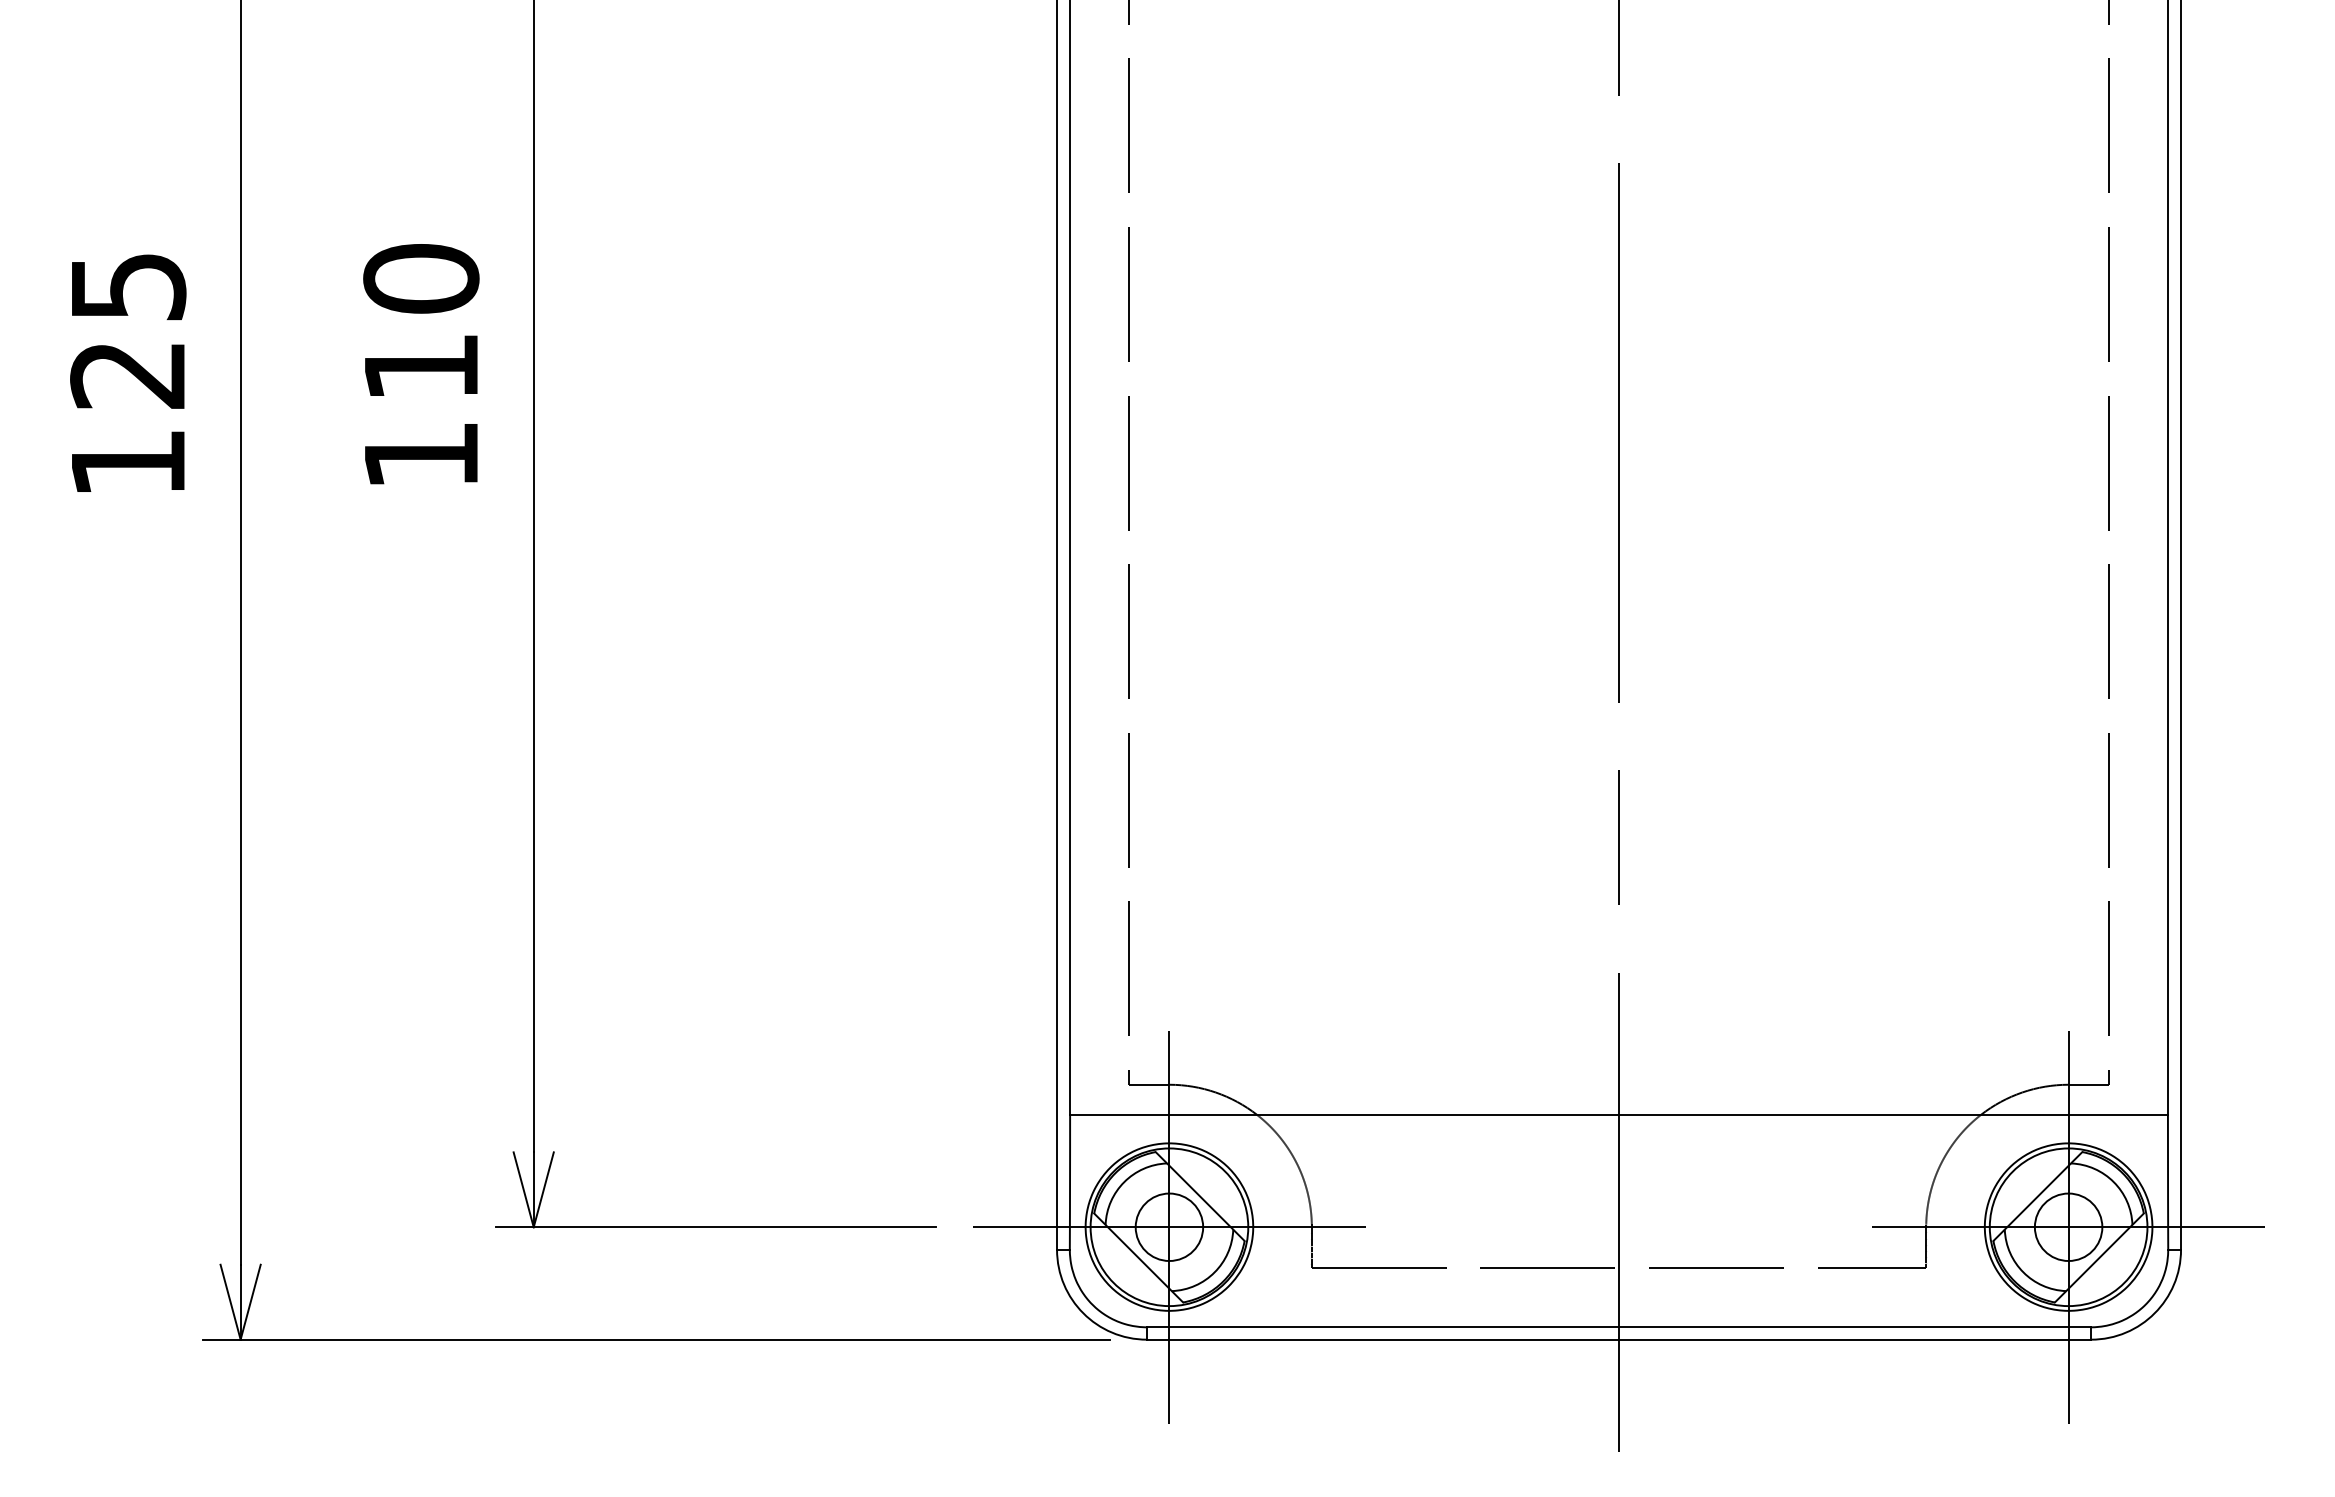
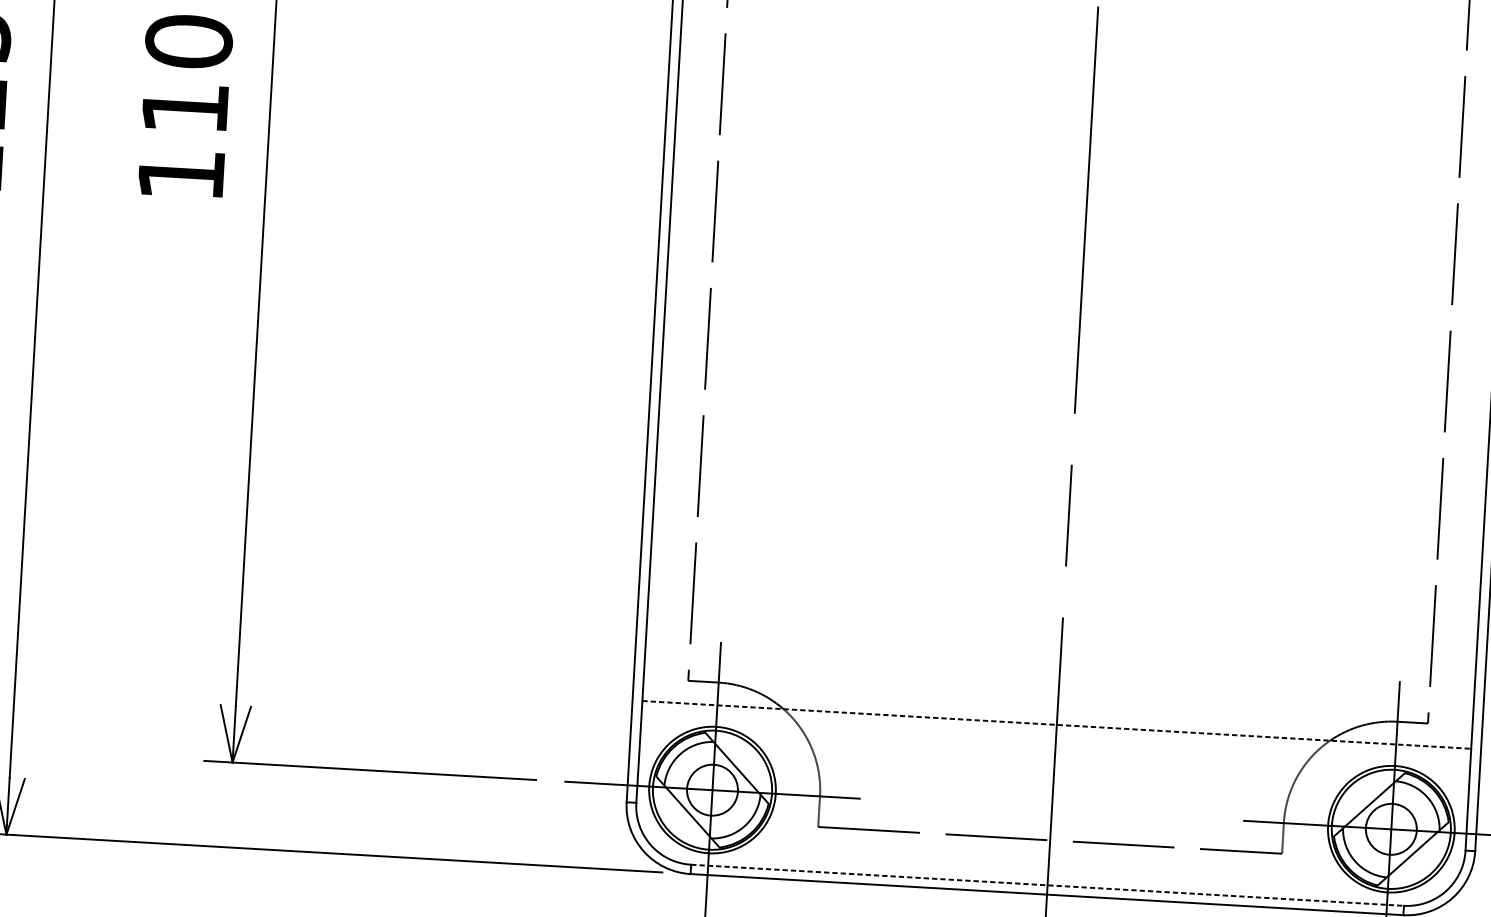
line: (1619, 1114) -> (1057, 724), solid -> dashed
line: (1619, 1327) -> (1047, 885), solid -> dashed

